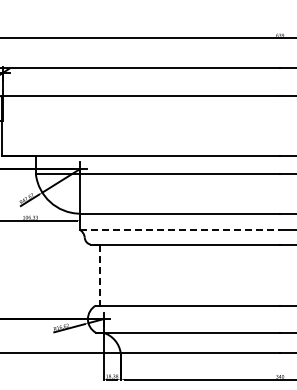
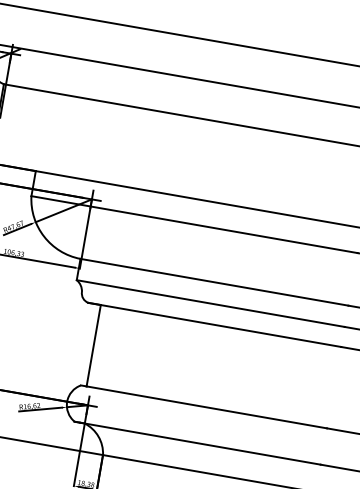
line: (180, 229) -> (211, 303), dashed -> solid
line: (100, 275) -> (94, 346), dashed -> solid

